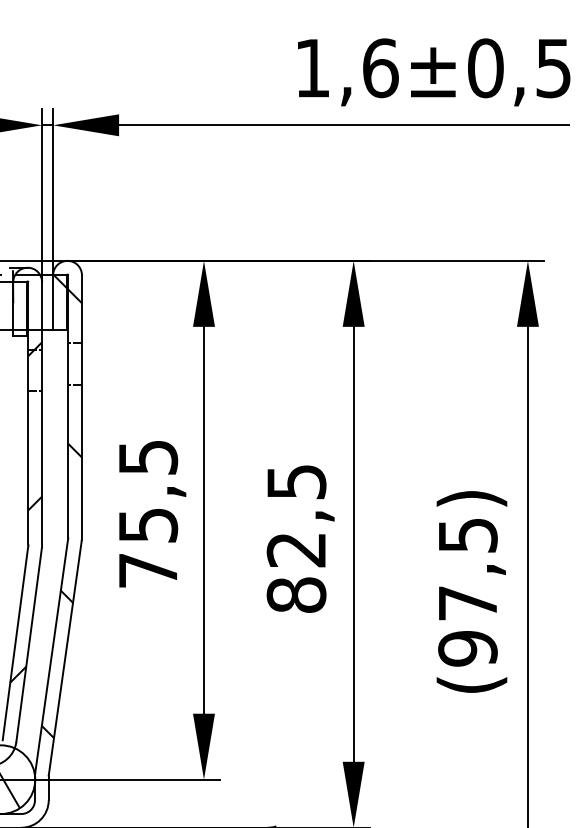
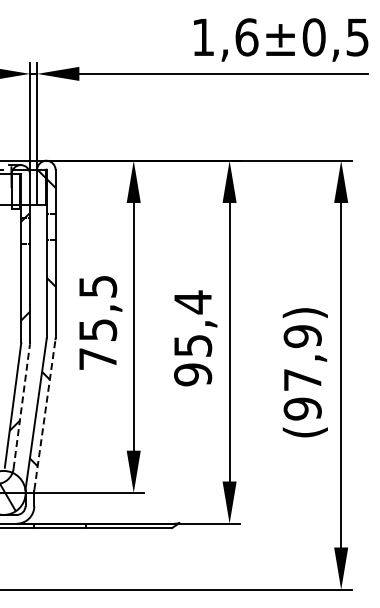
text: (467, 535) -> (302, 336), (97,5) -> (97,9)
text: (297, 538) -> (193, 338), 82,5 -> 95,4
line: (28, 644) -> (21, 406), solid -> dashed
line: (64, 657) -> (44, 414), solid -> dashed

